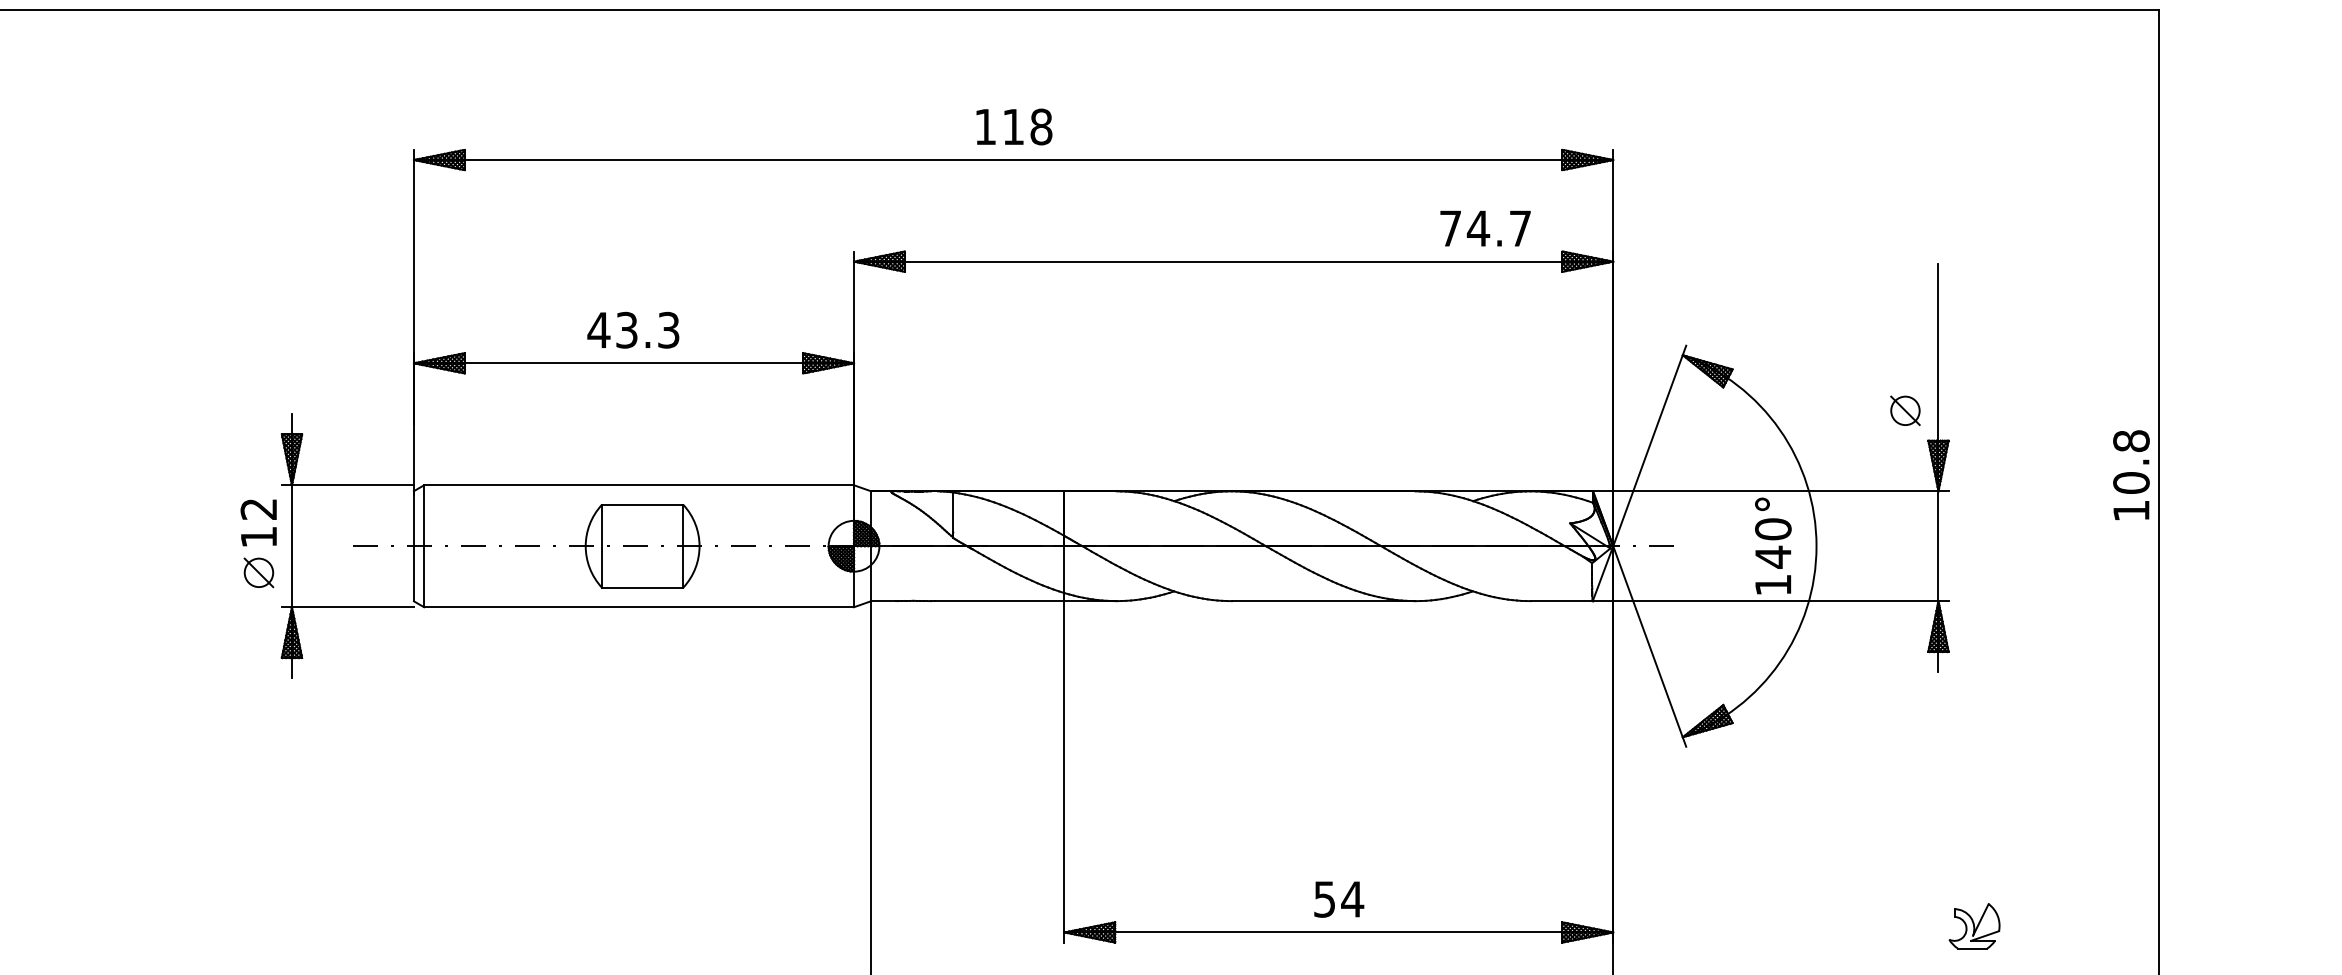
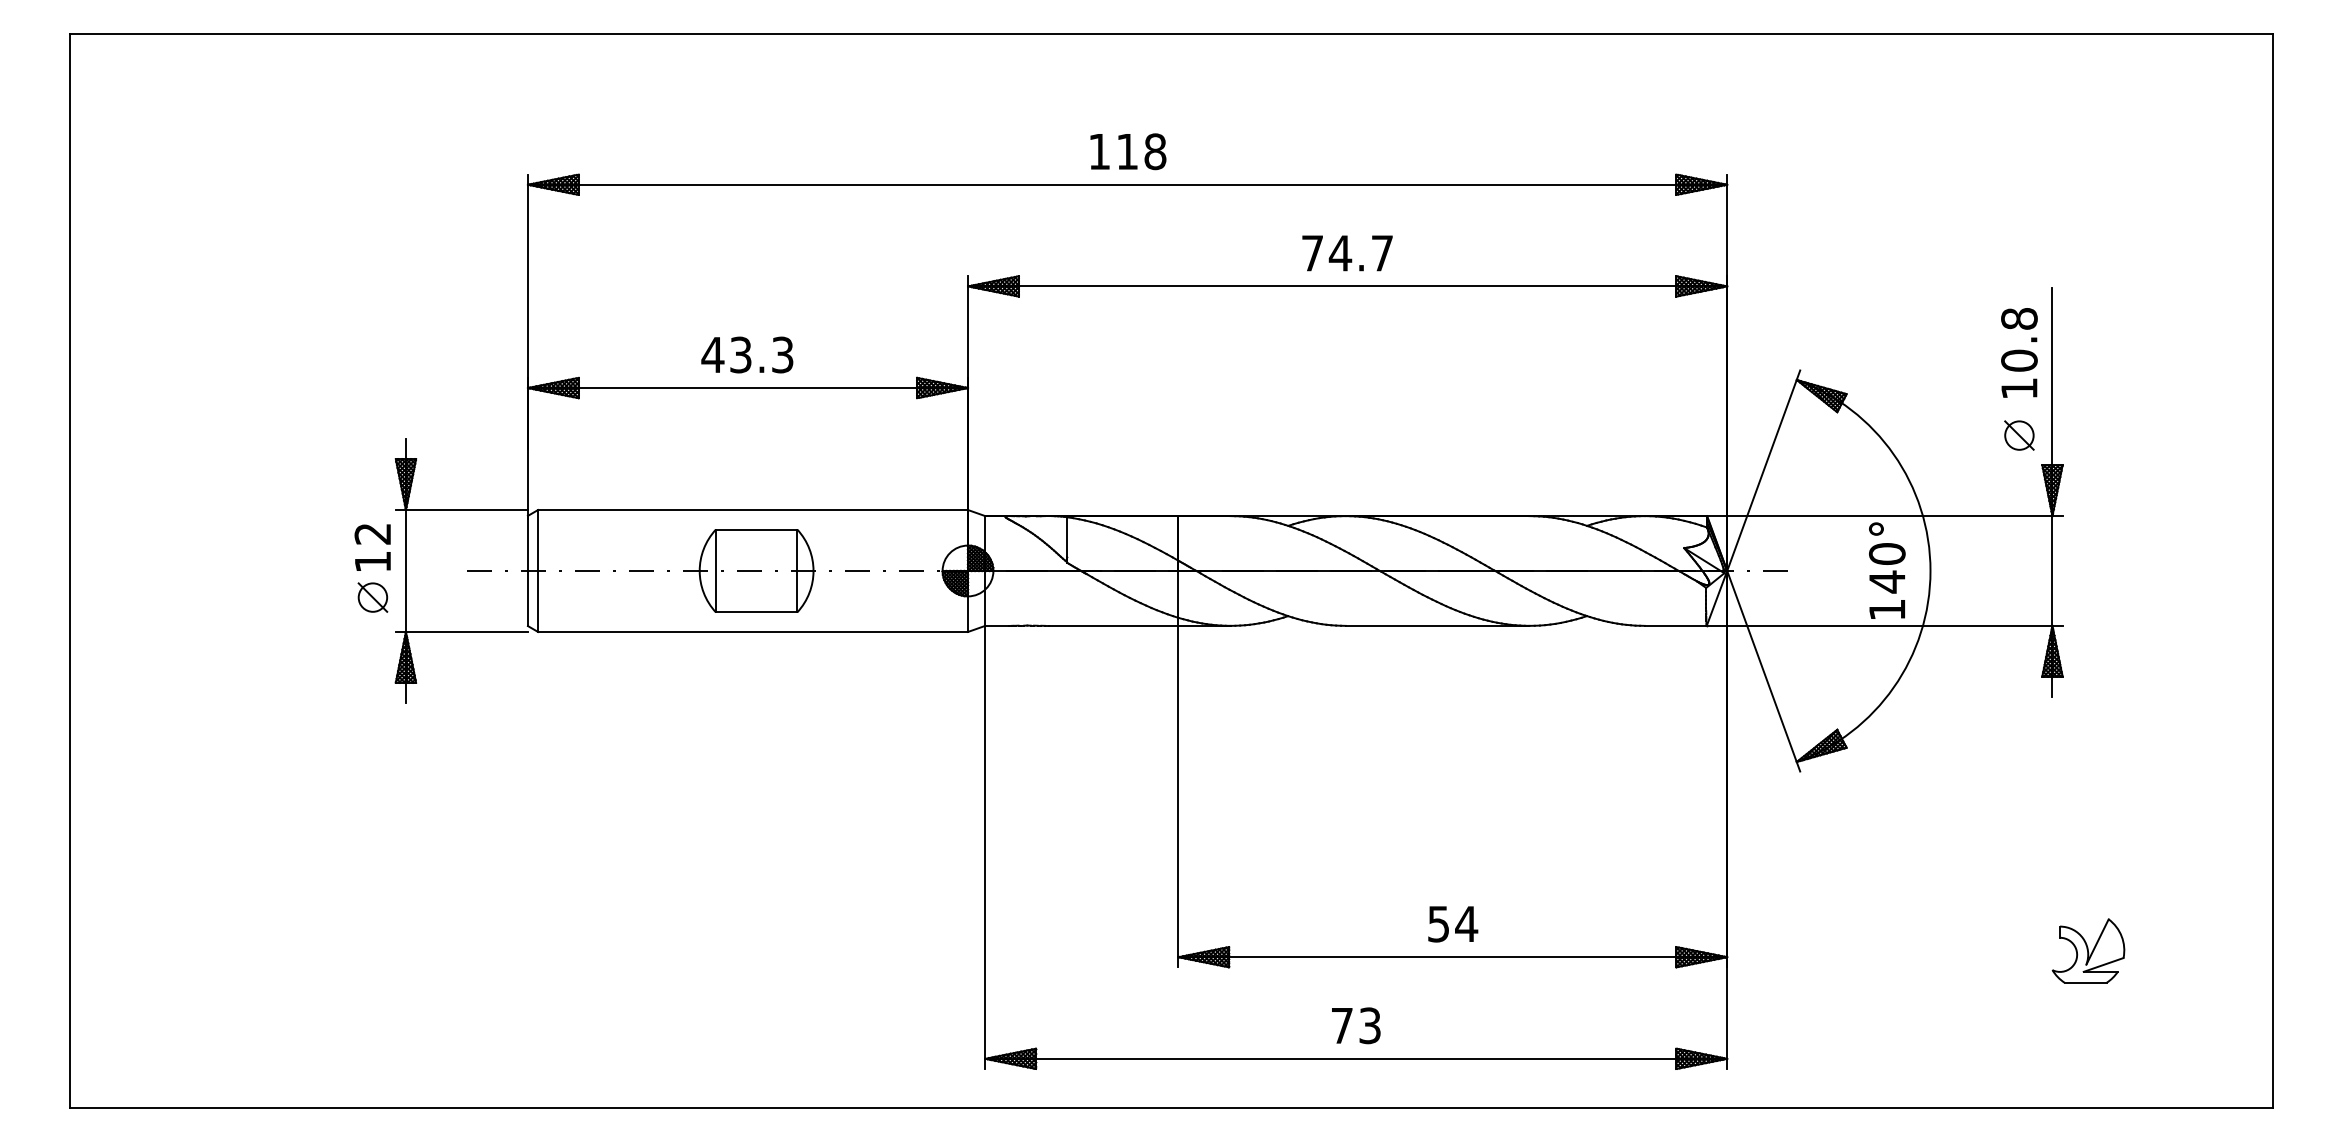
text: (1485, 228) -> (1347, 253), moved
text: (2131, 474) -> (2019, 352), moved
part: (1974, 925) -> (2088, 950), size x1.43

